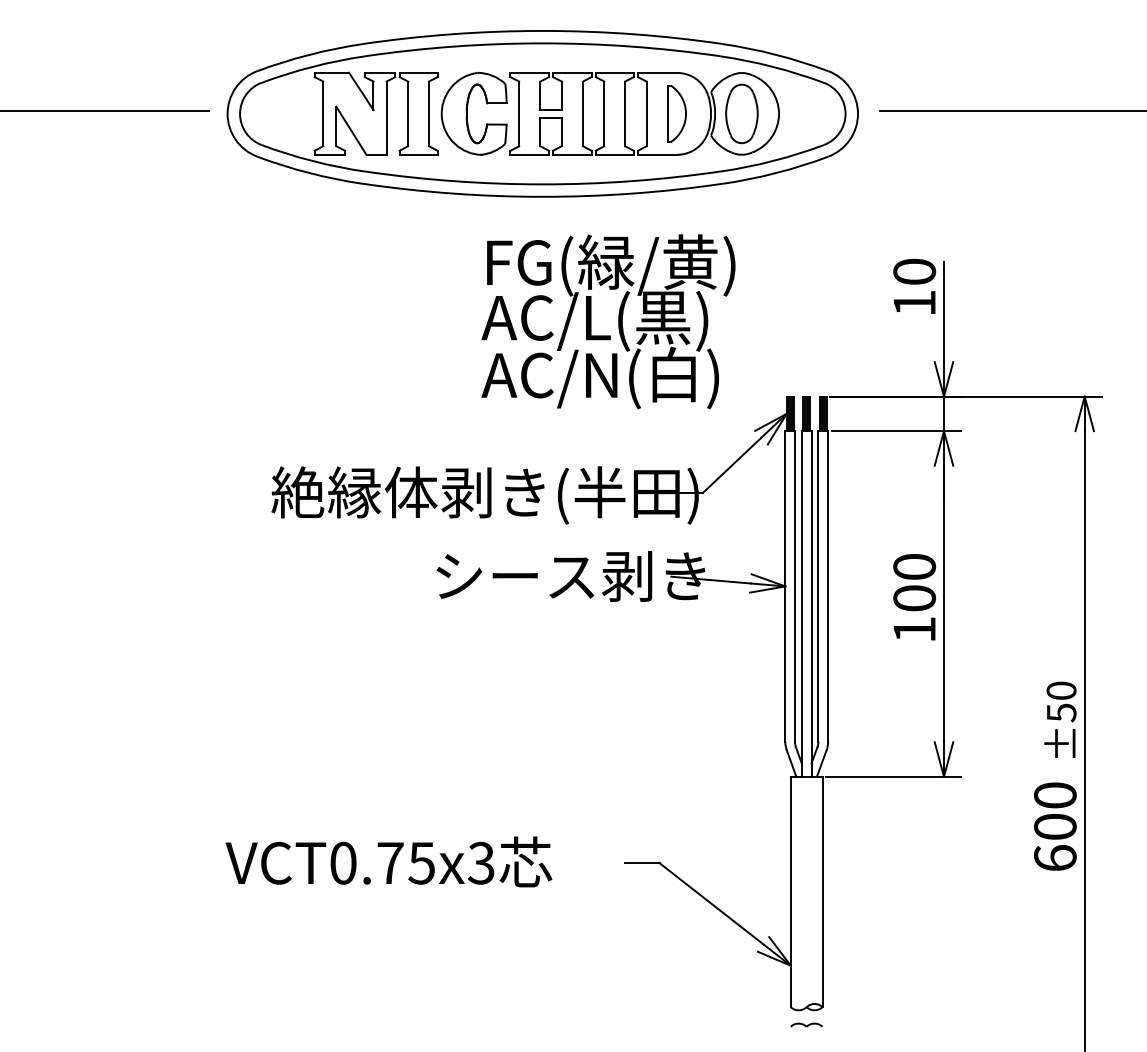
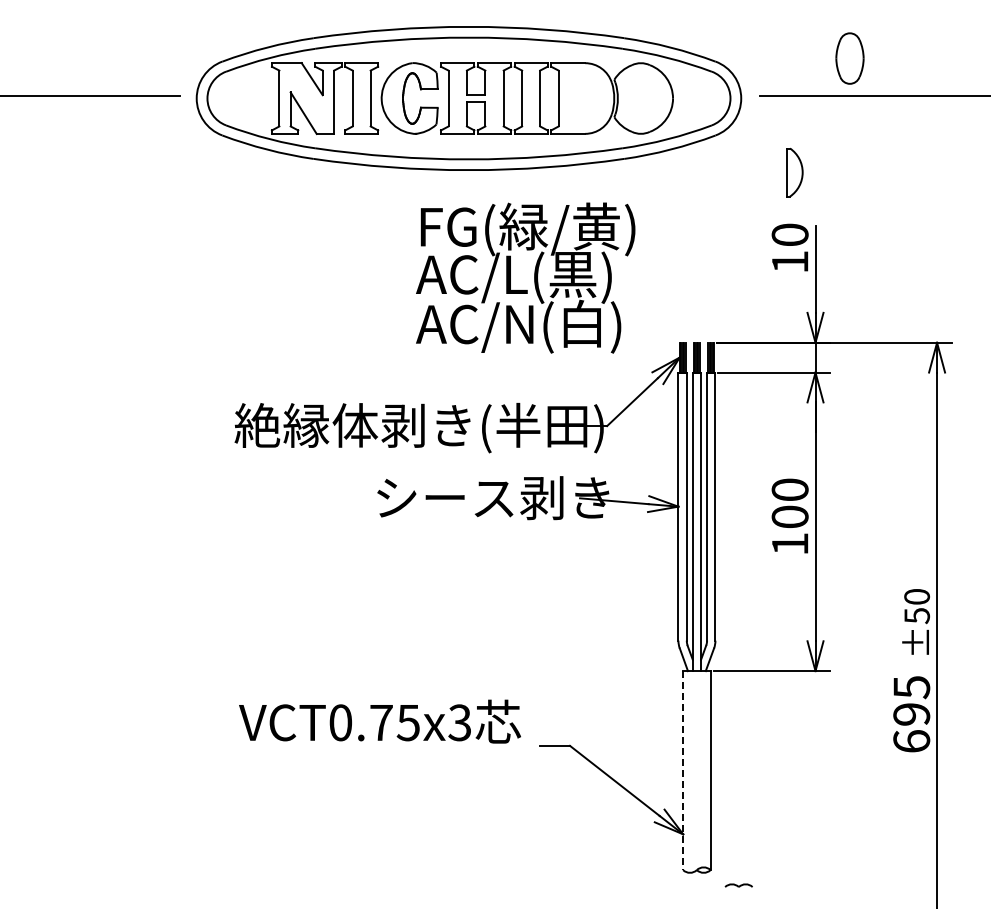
part: (676, 113) -> (794, 172), moved
part: (741, 113) -> (849, 58), moved
text: (1055, 810) -> (911, 700), 600 -> 695
text: (388, 861) -> (379, 721), moved
line: (791, 892) -> (683, 771), solid -> dashed
part: (806, 1024) -> (738, 885), moved

